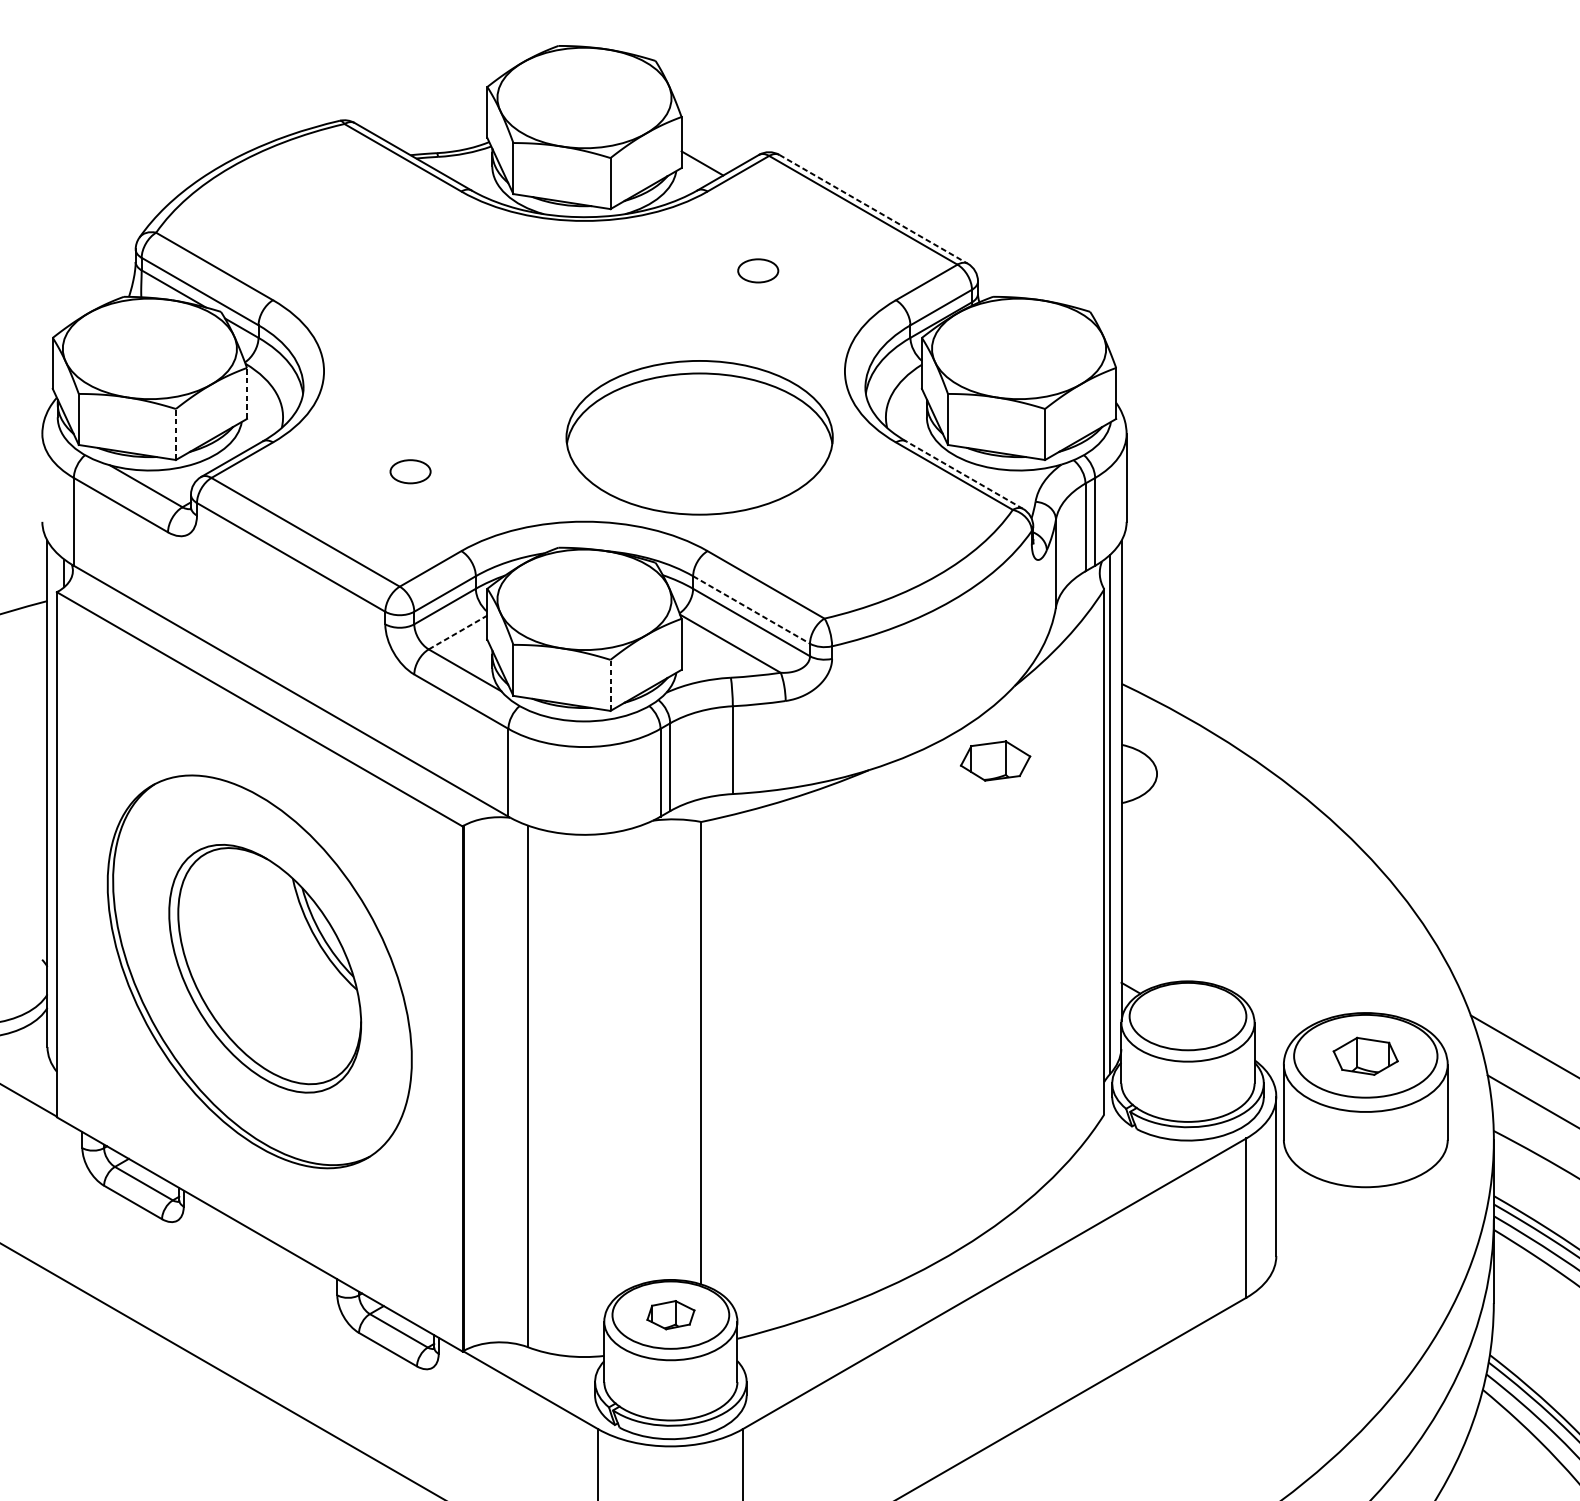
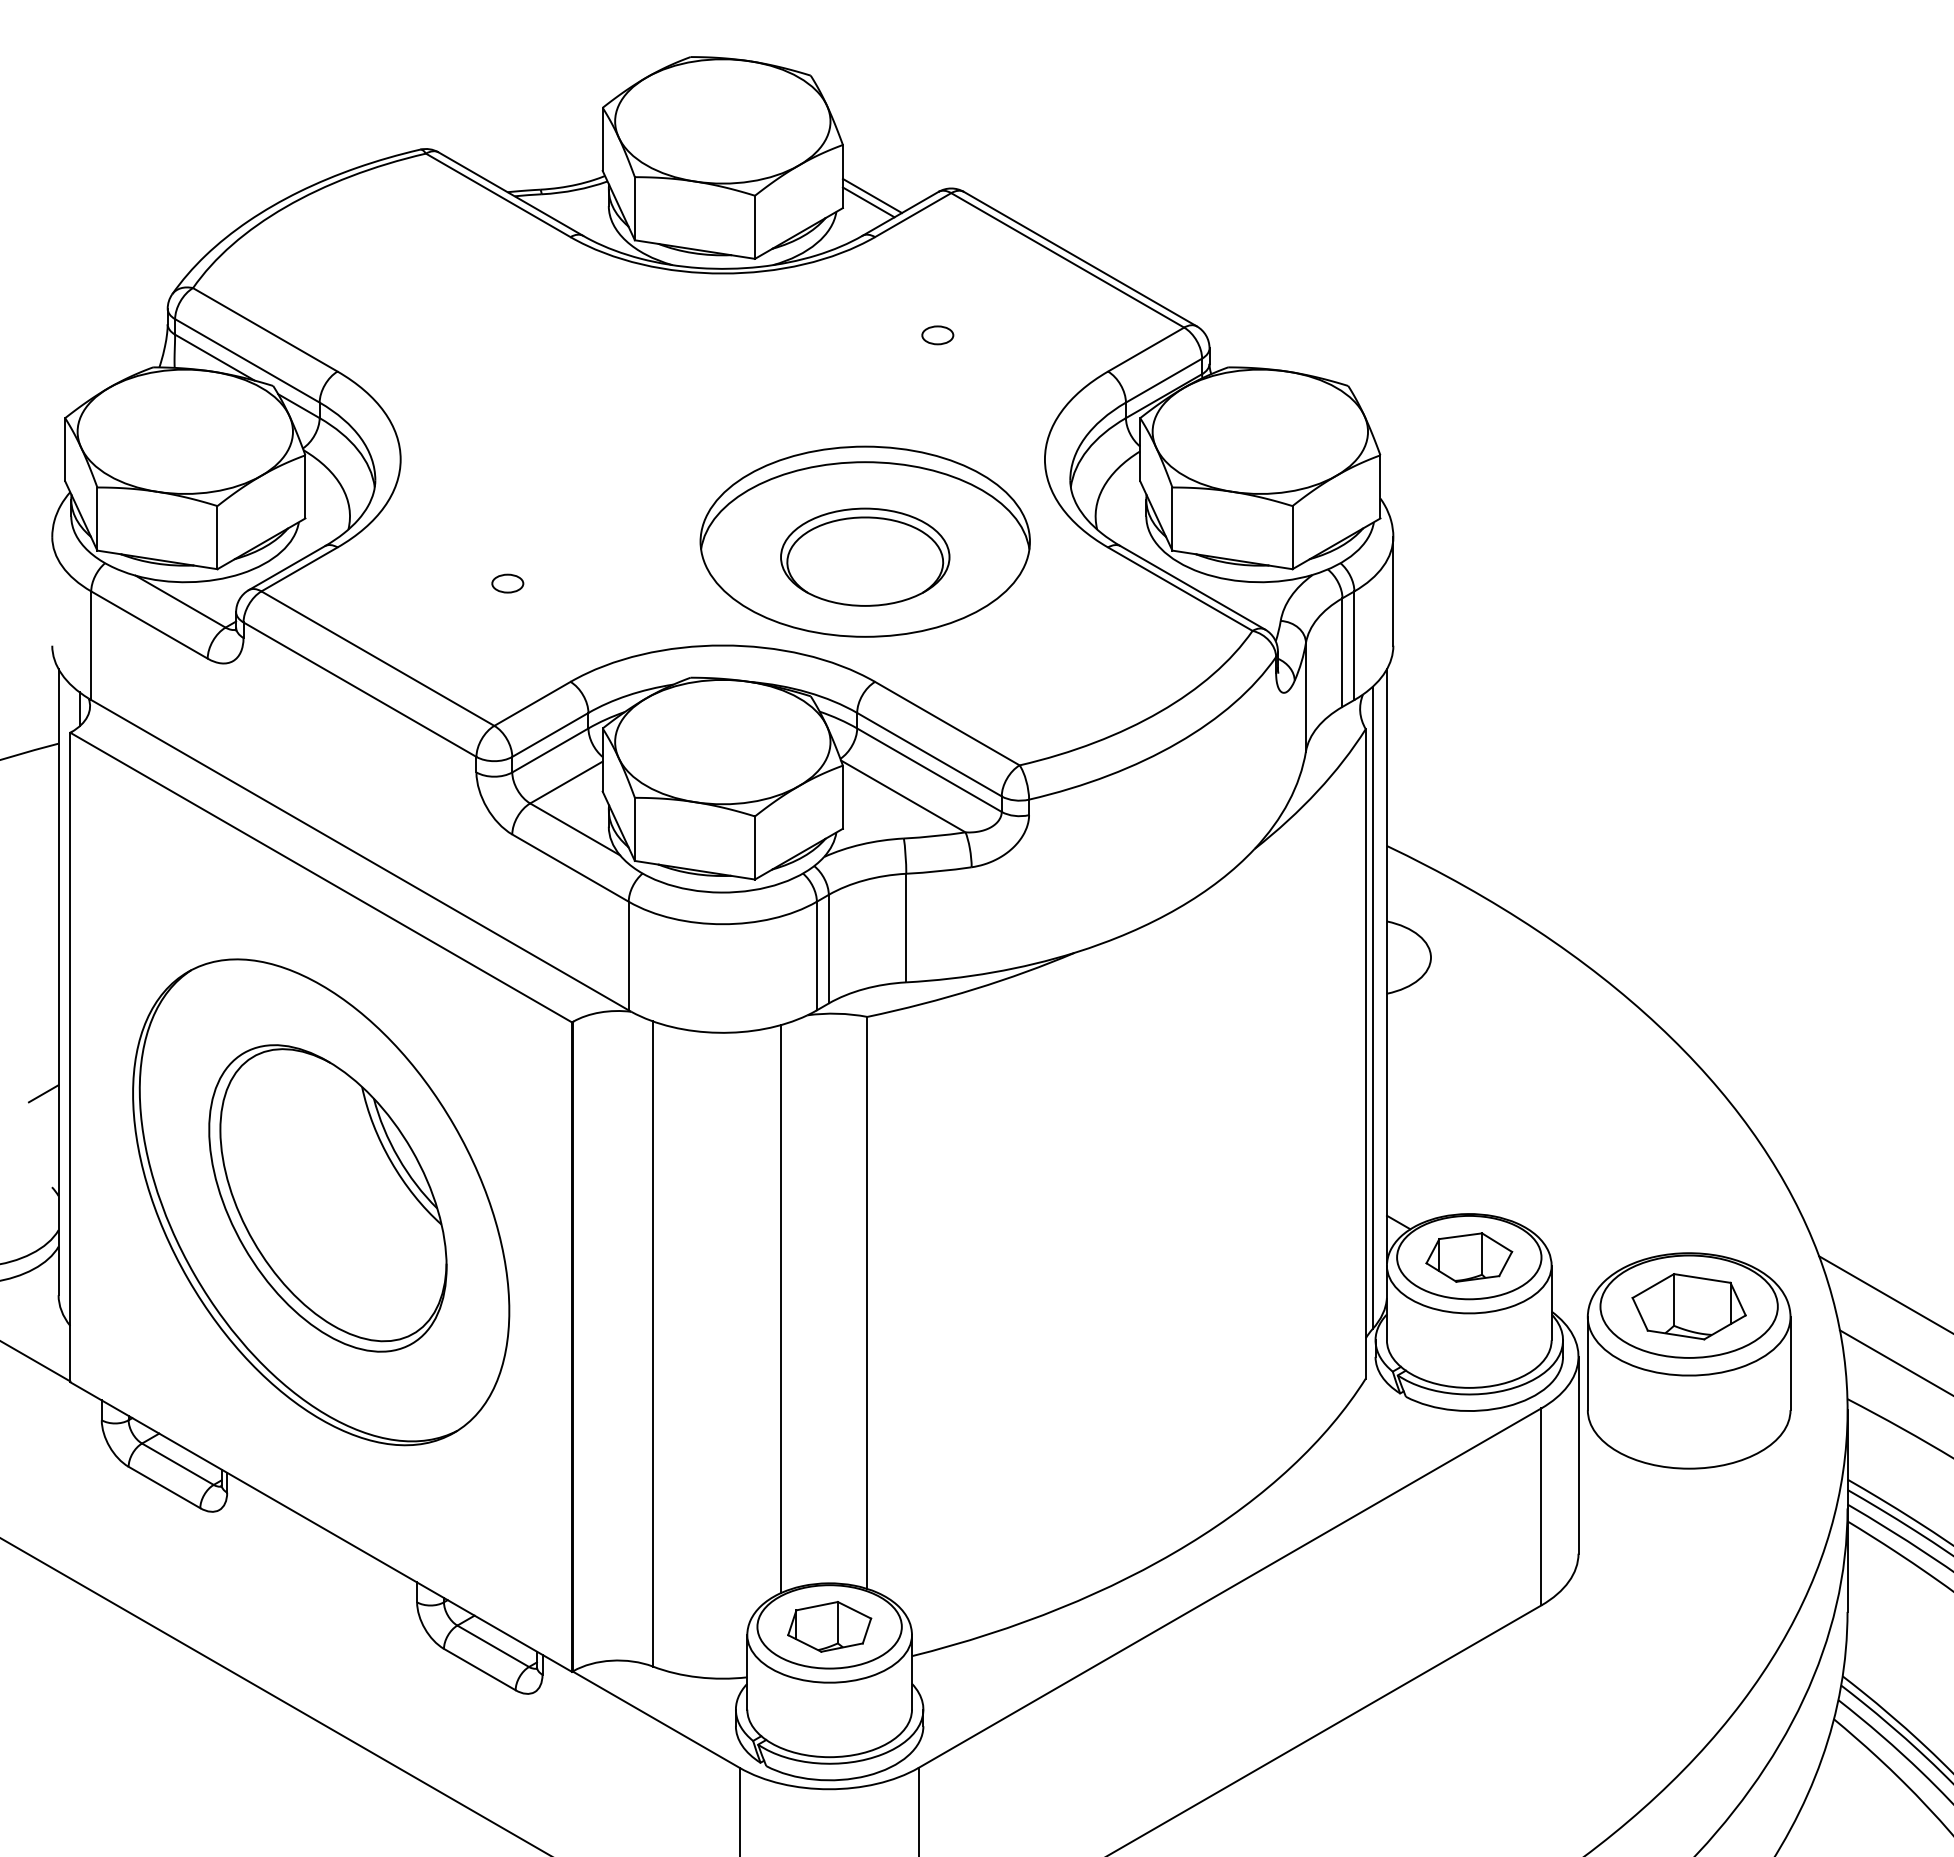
line: (705, 157) -> (872, 195), added
line: (873, 209) -> (1080, 259), dashed -> solid
part: (758, 271) -> (937, 335), size x0.62
line: (247, 393) -> (305, 486), dashed -> solid
line: (175, 434) -> (217, 537), dashed -> solid
part: (699, 449) -> (865, 556), added
part: (410, 471) -> (507, 583), size x0.62
line: (964, 474) -> (1192, 587), dashed -> solid
line: (751, 609) -> (929, 754), dashed -> solid
line: (458, 632) -> (566, 782), dashed -> solid
line: (610, 685) -> (755, 847), dashed -> solid
part: (995, 761) -> (1469, 1257), moved
line: (35, 883) -> (43, 1093), added
part: (1365, 1056) -> (1688, 1306), size x1.43
line: (631, 1057) -> (781, 1308), added
part: (670, 1314) -> (829, 1626), size x1.43

